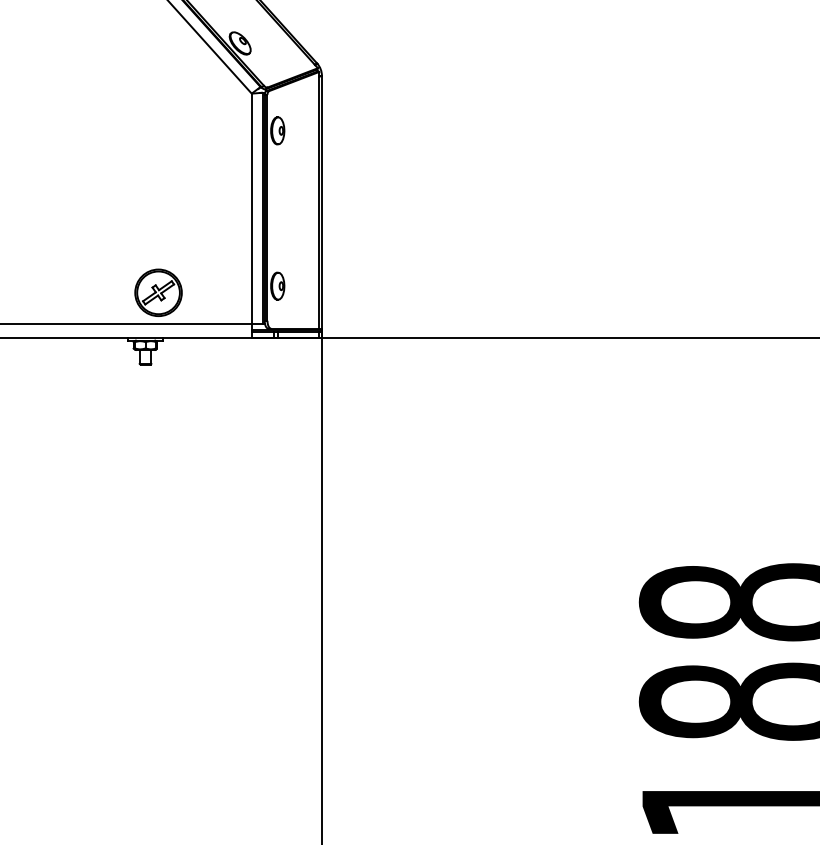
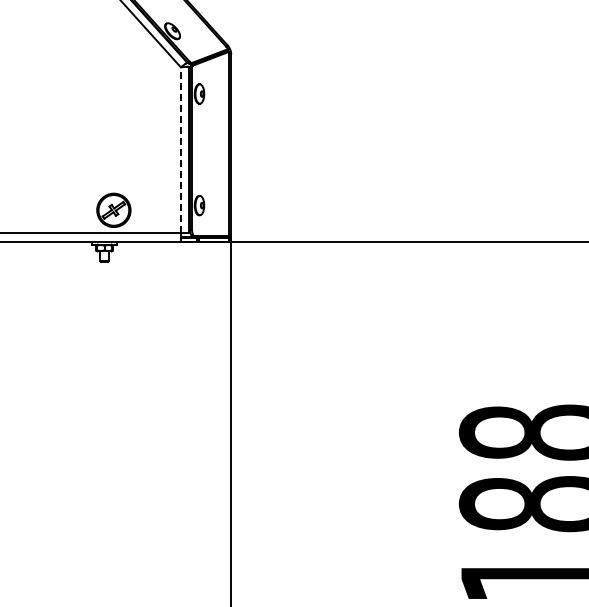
line: (251, 209) -> (180, 150), solid -> dashed

